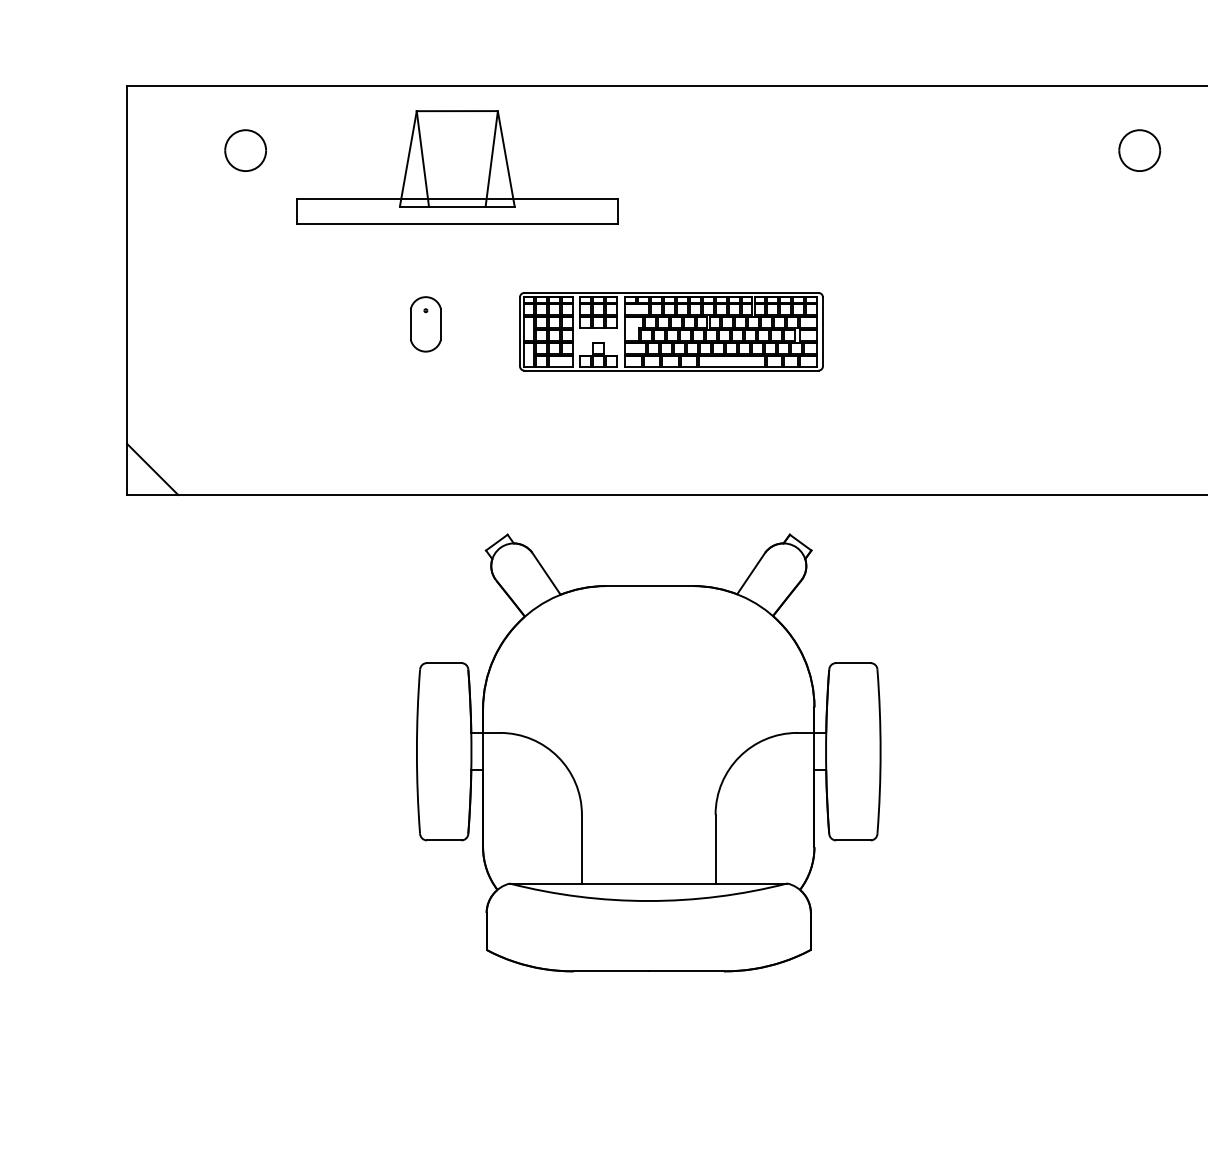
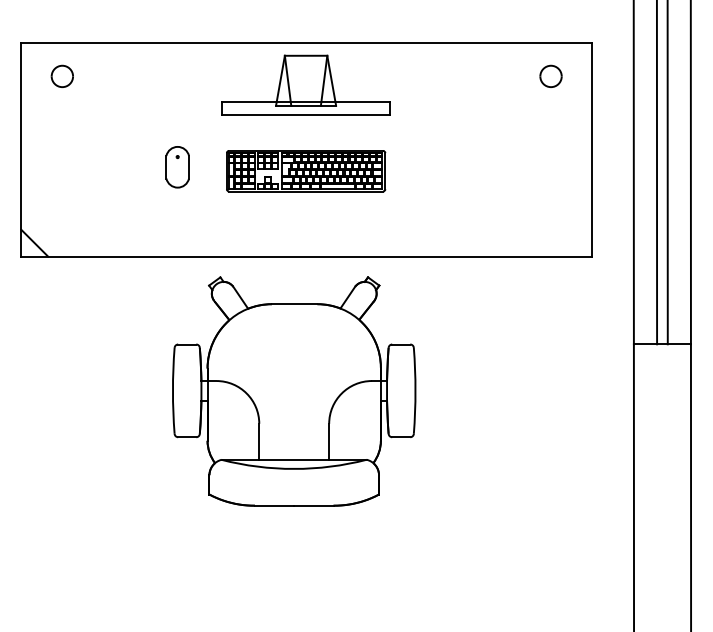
part: (243, 148) -> (61, 75), moved
part: (456, 166) -> (305, 84), moved
part: (425, 324) -> (177, 167), size x1.43

